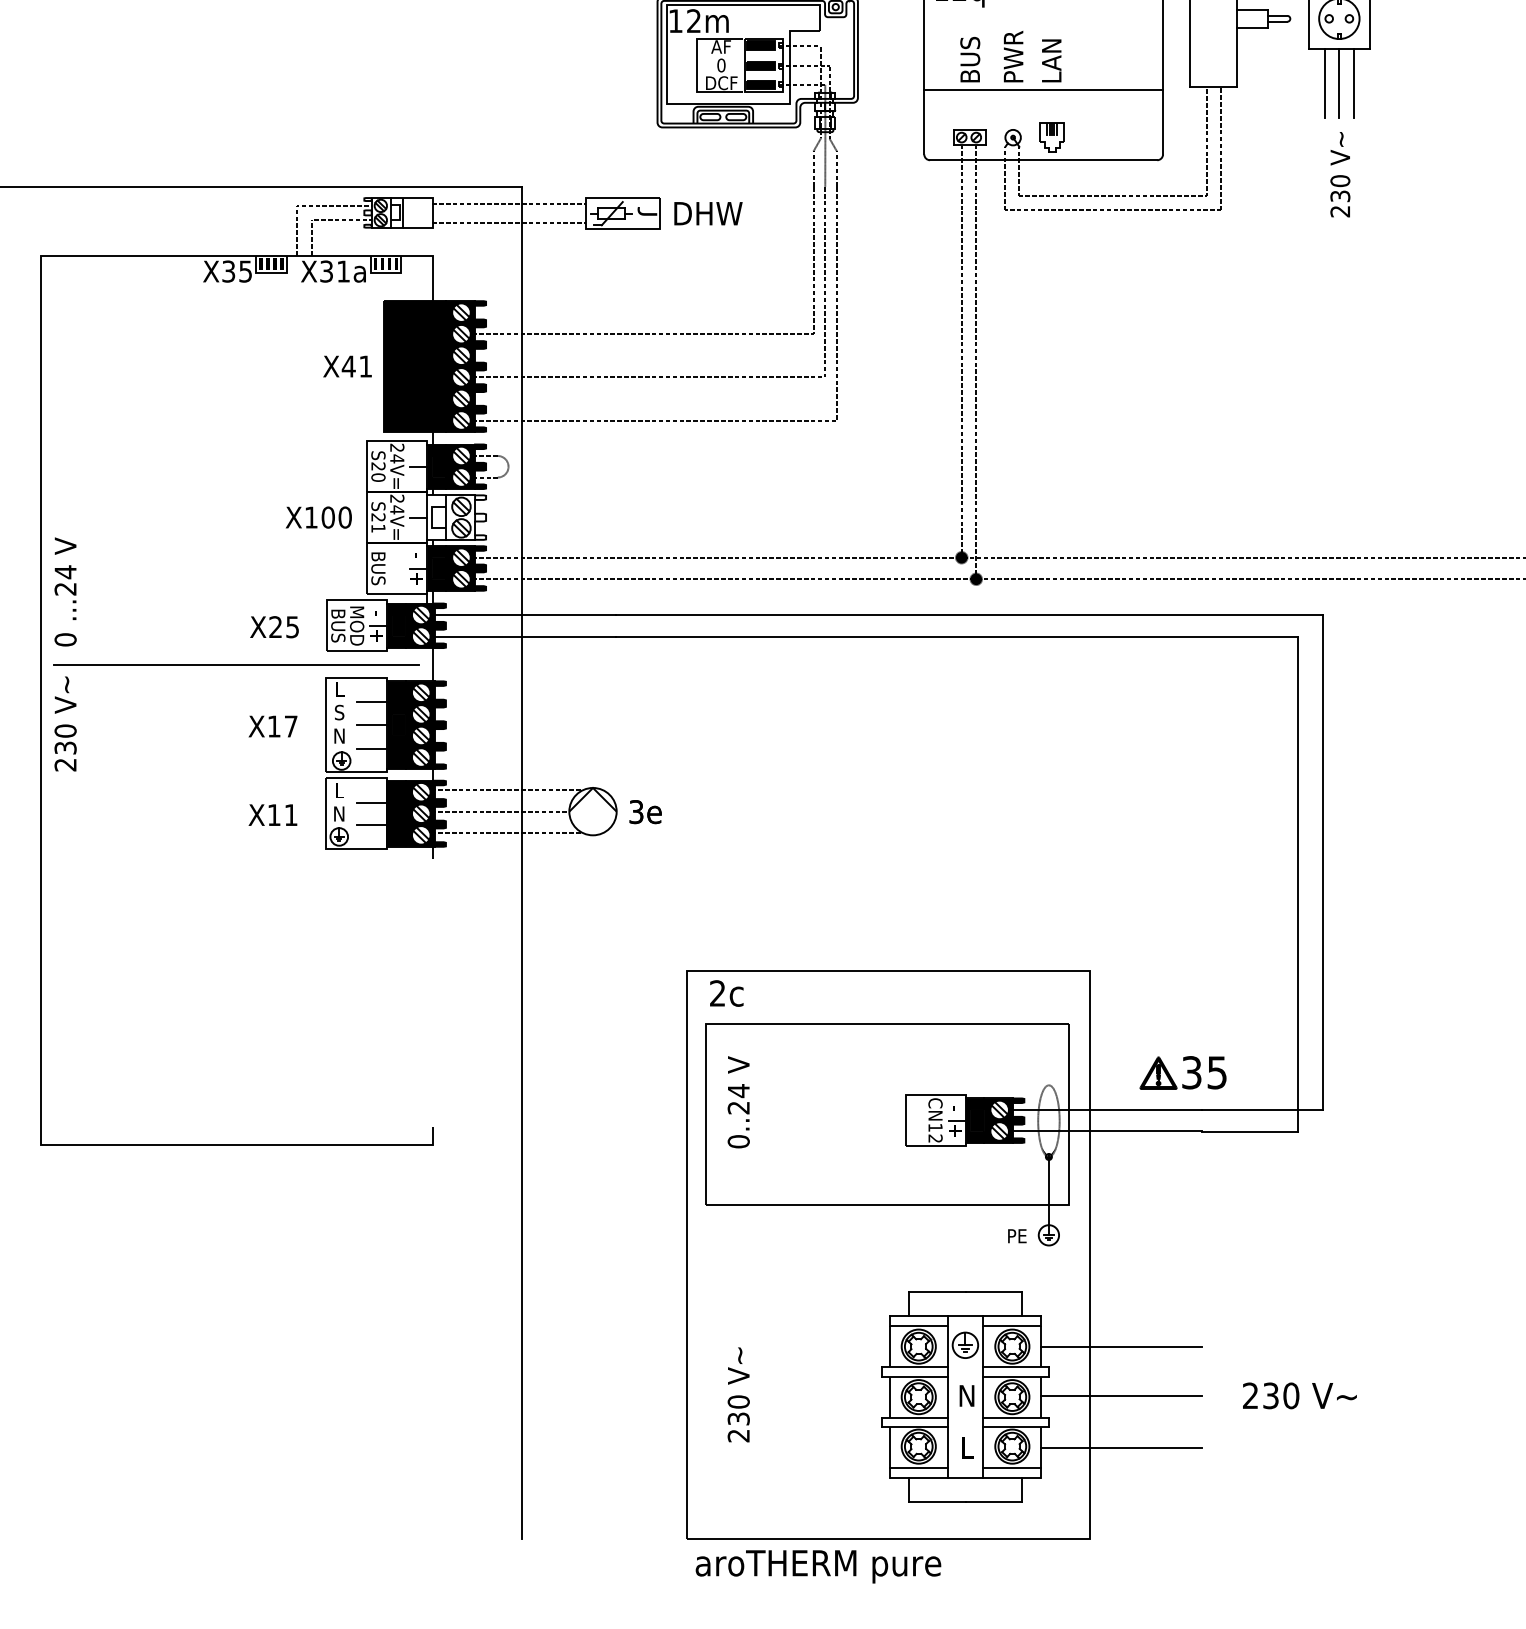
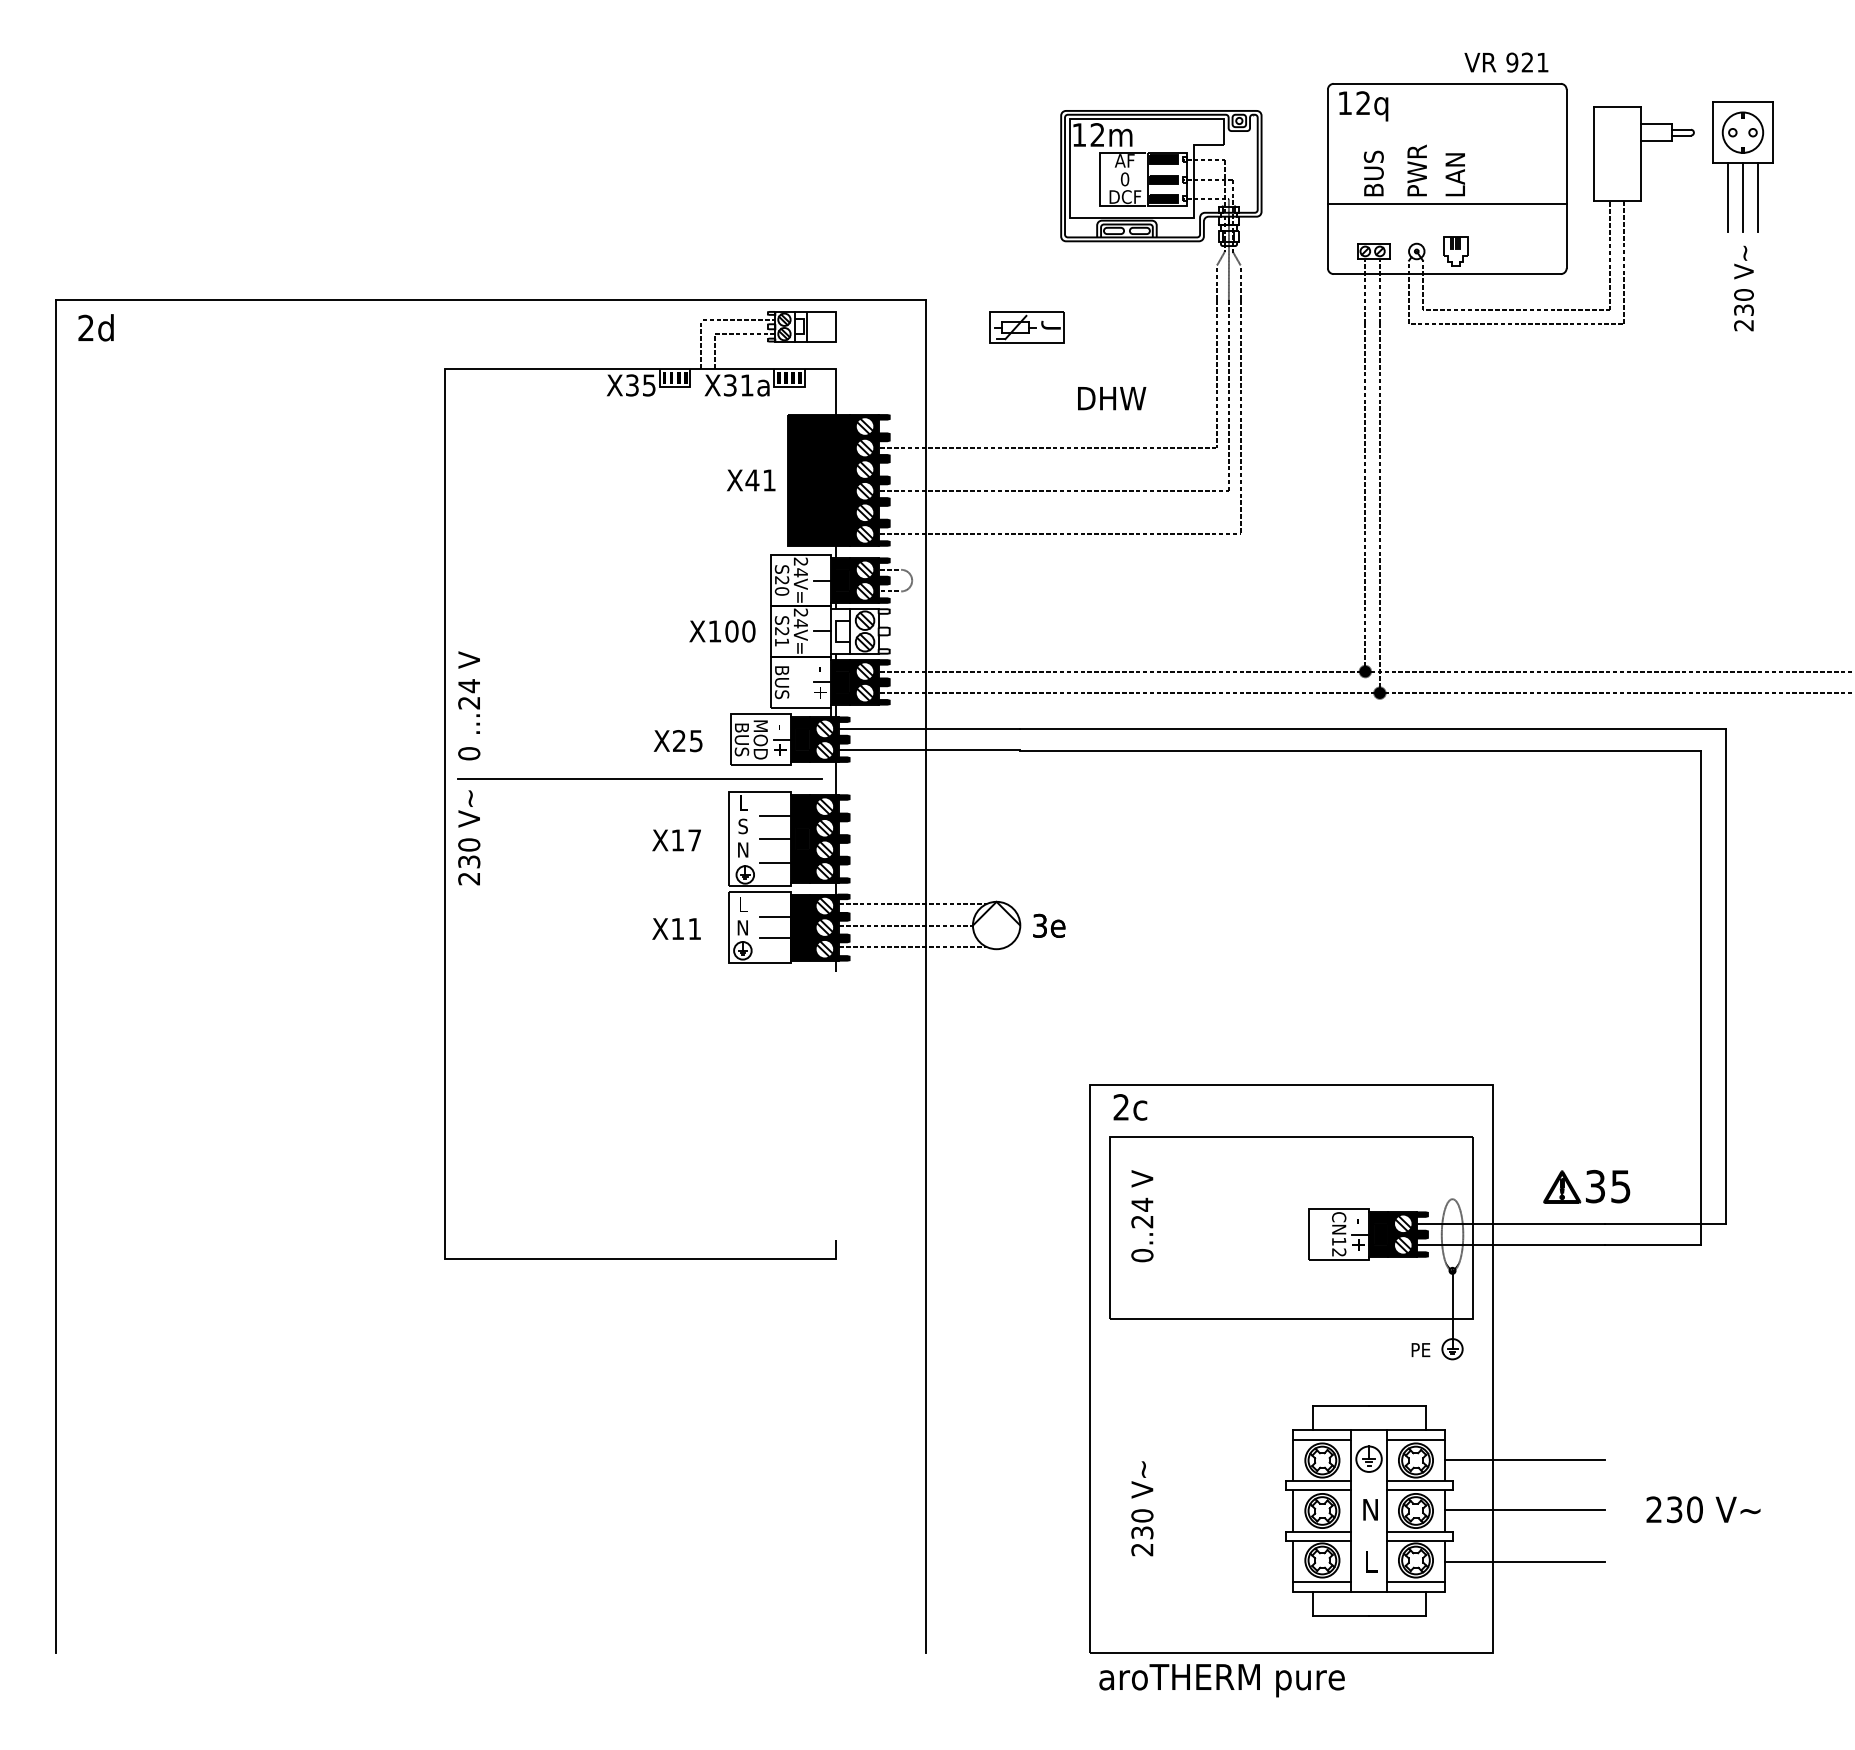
line: (508, 203) -> (912, 317), removed
text: (708, 213) -> (1112, 398), moved
line: (508, 223) -> (912, 337), removed

